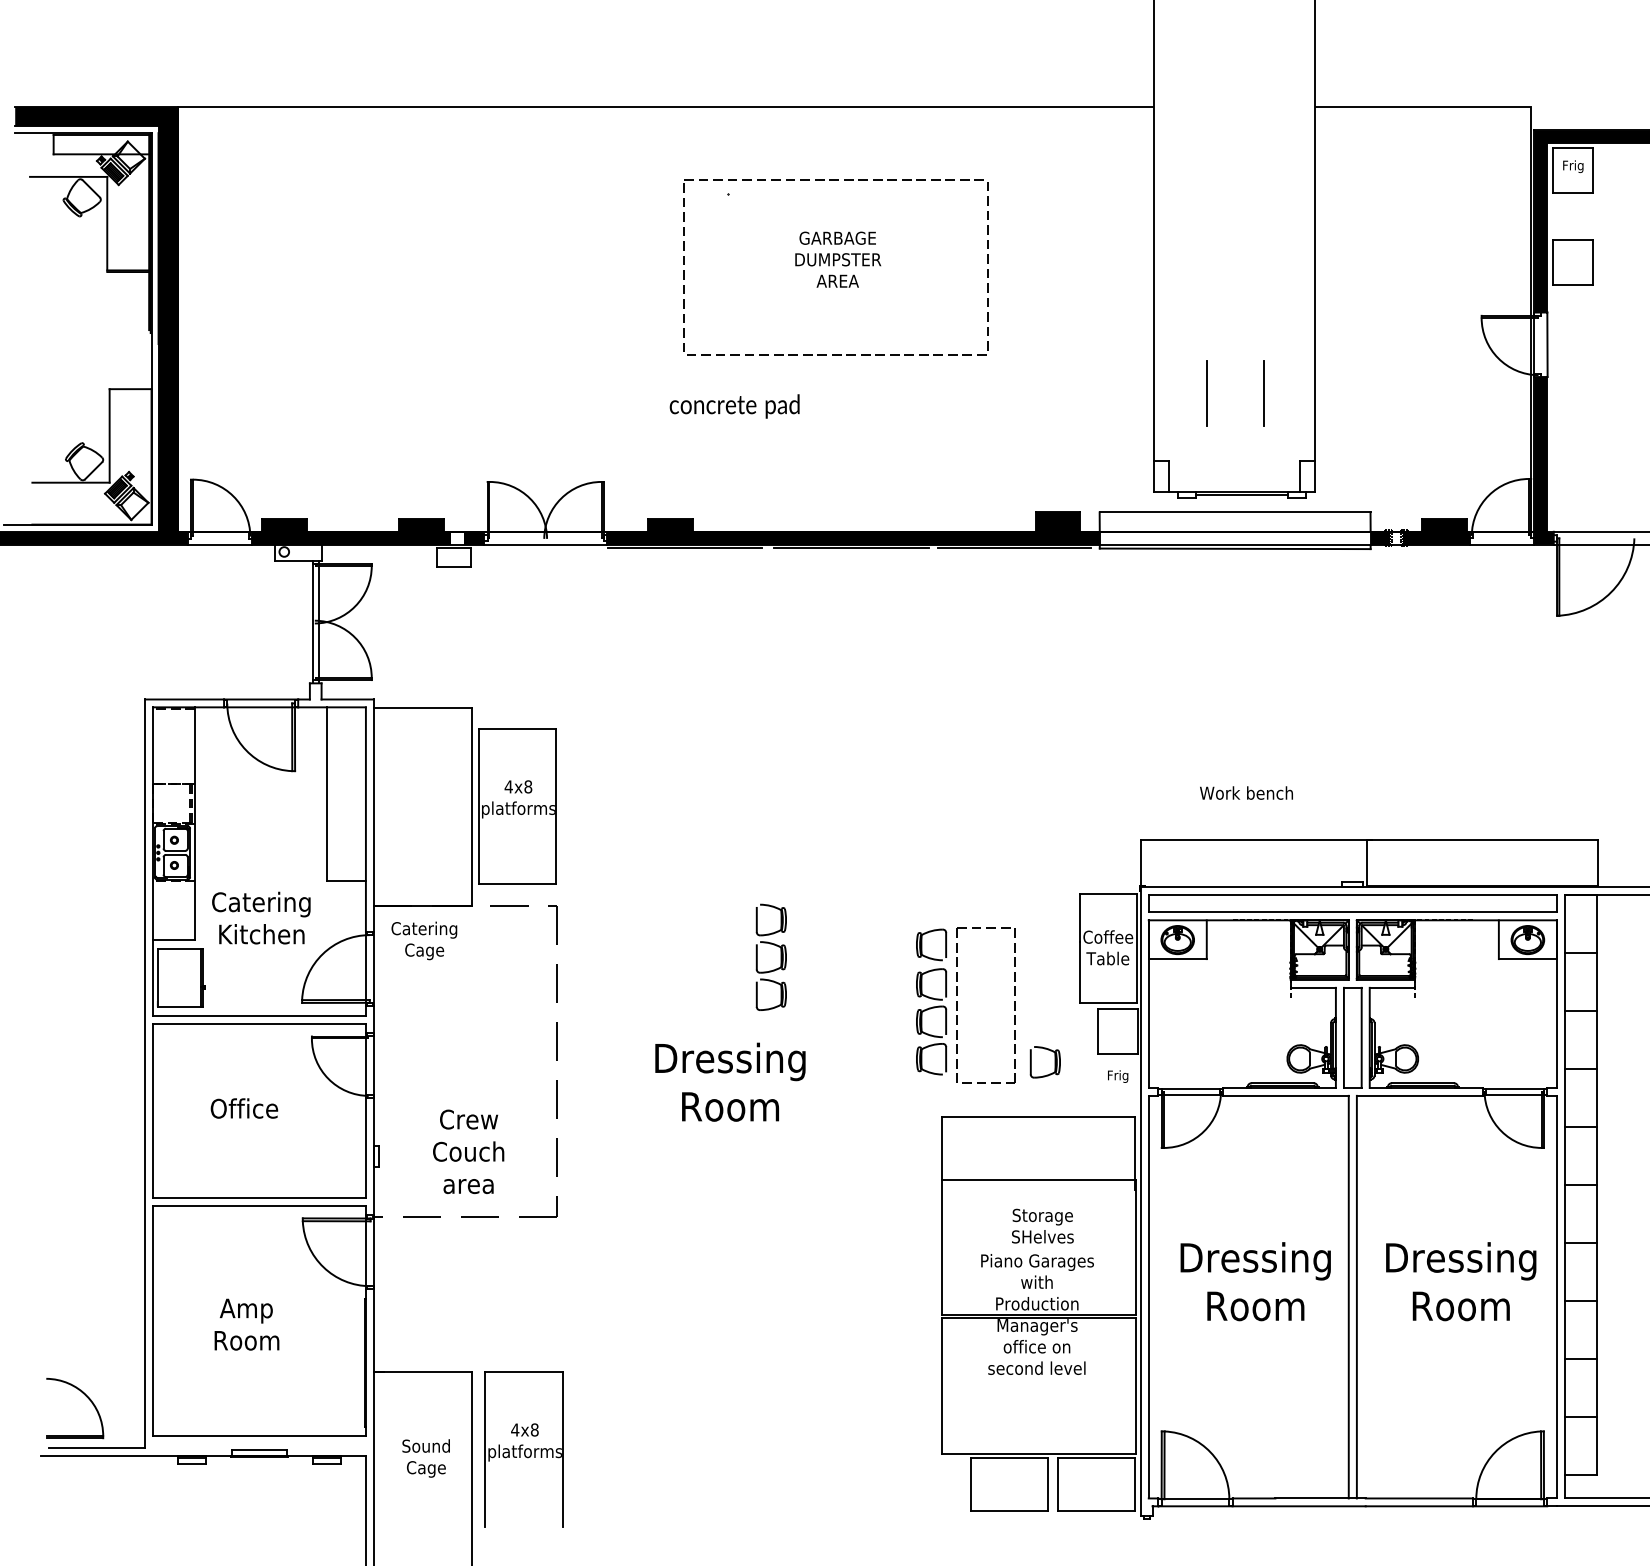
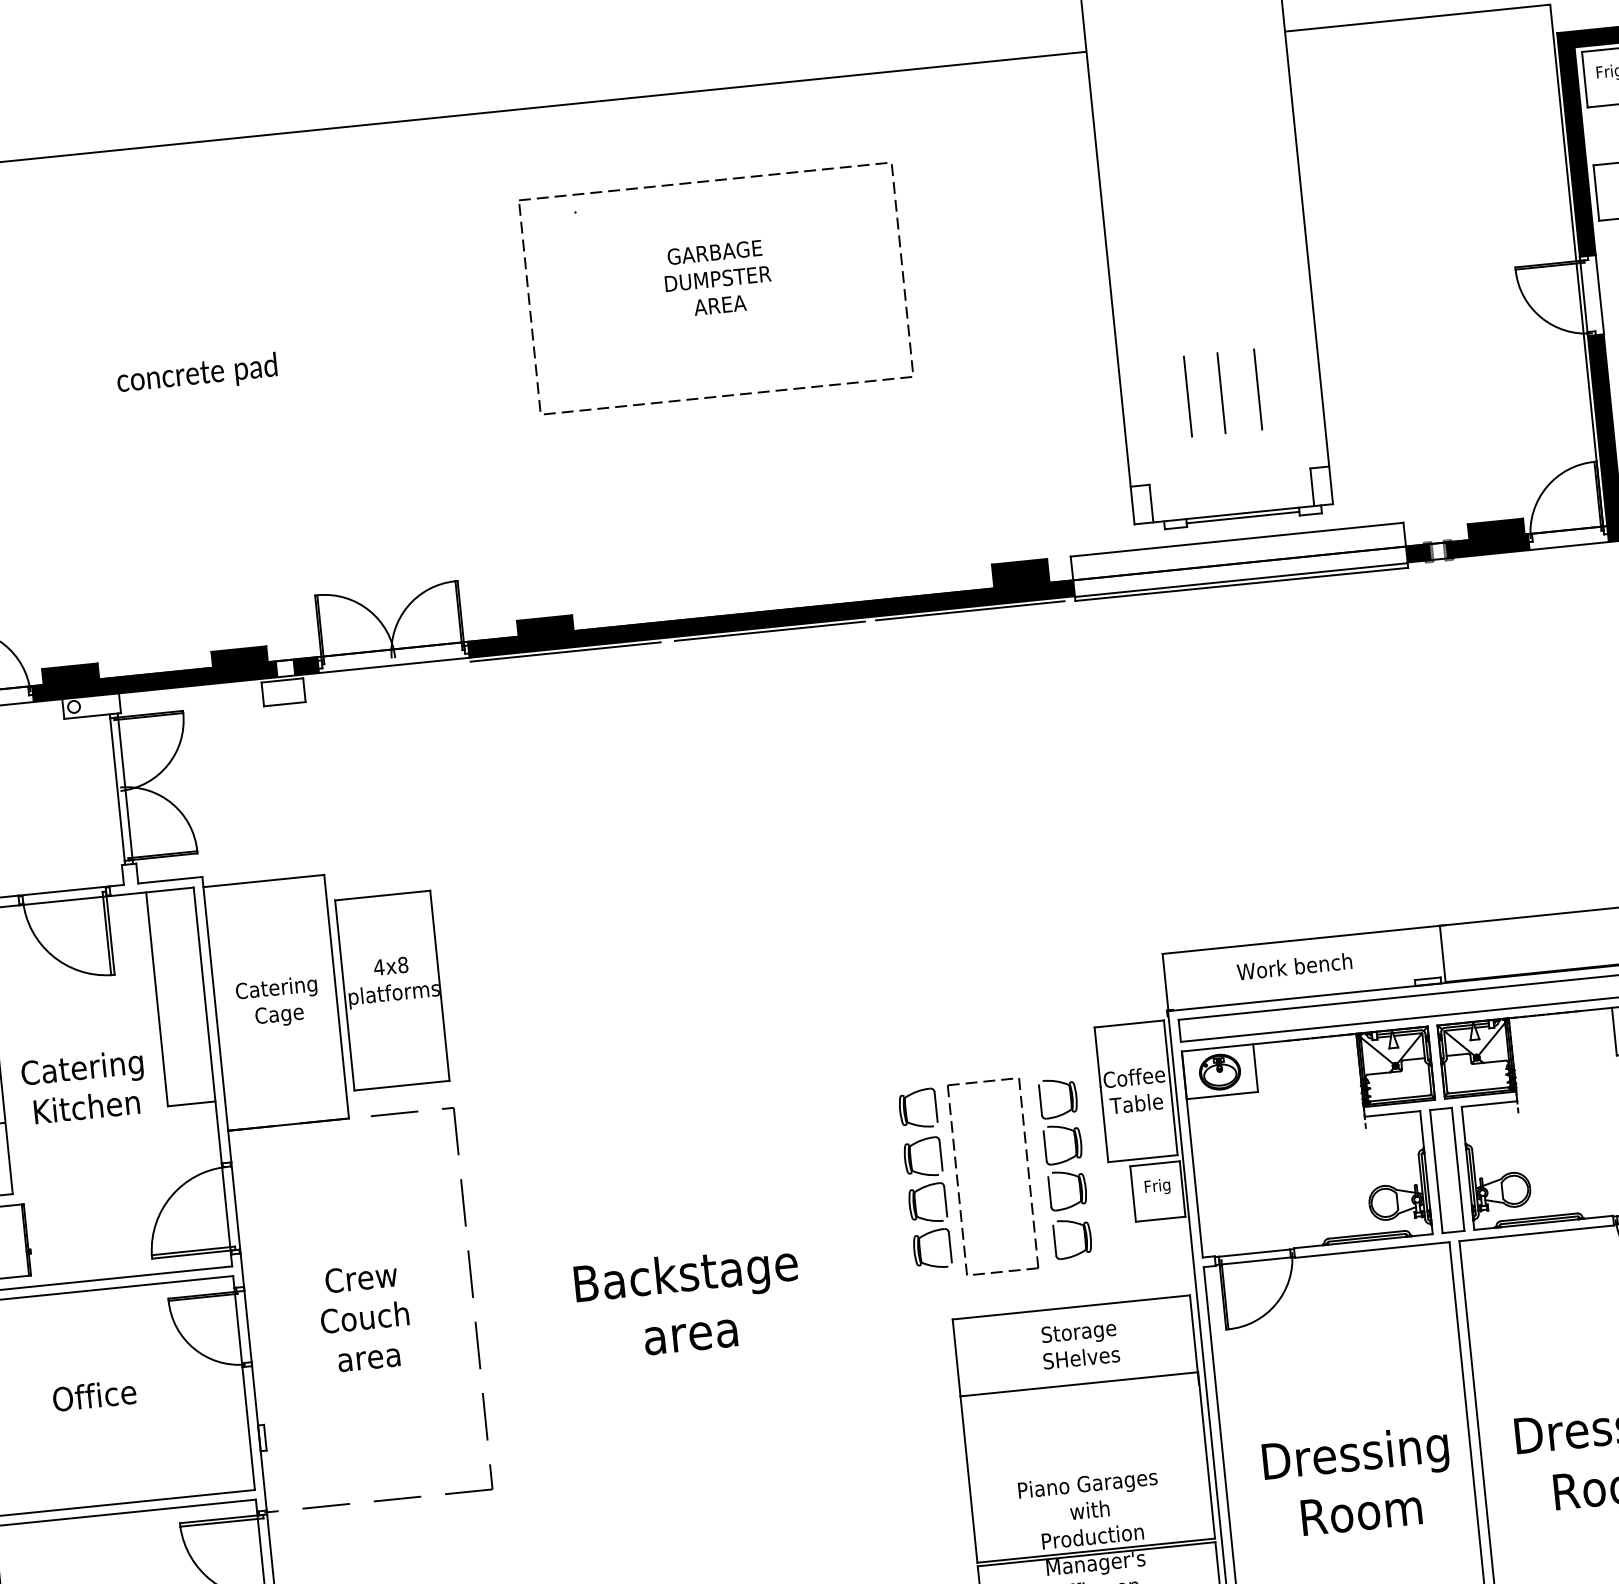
line: (1234, 392) -> (1221, 392), added
text: (734, 406) -> (196, 374), moved
text: (1246, 792) -> (1294, 965), moved
text: (261, 917) -> (84, 1086), moved
text: (424, 940) -> (278, 1002), moved
part: (780, 956) -> (1074, 1142), moved
text: (1118, 1076) -> (1158, 1186), moved
text: (730, 1081) -> (688, 1301), Dressing Room -> Backstage area
text: (468, 1151) -> (364, 1317), moved
text: (1042, 1225) -> (1079, 1343), moved

